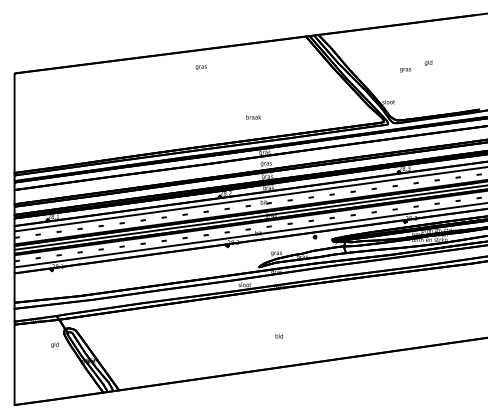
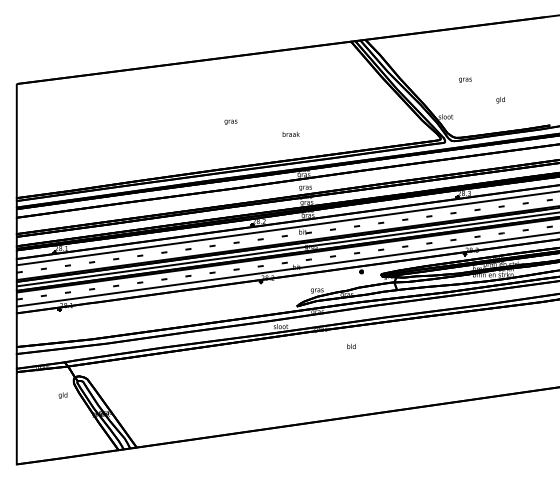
text: (428, 63) -> (500, 100), moved
text: (200, 66) -> (230, 121), moved
text: (279, 336) -> (351, 346), moved

